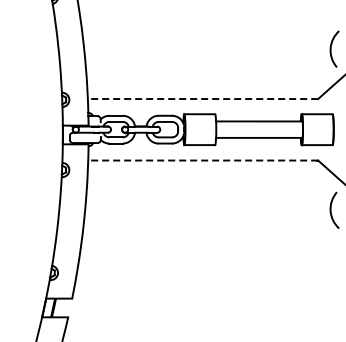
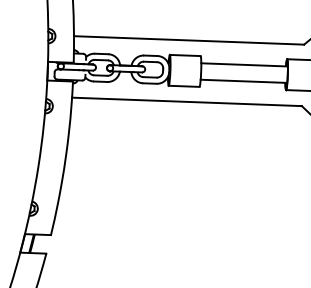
line: (202, 99) -> (188, 40), dashed -> solid
line: (203, 160) -> (187, 101), dashed -> solid

